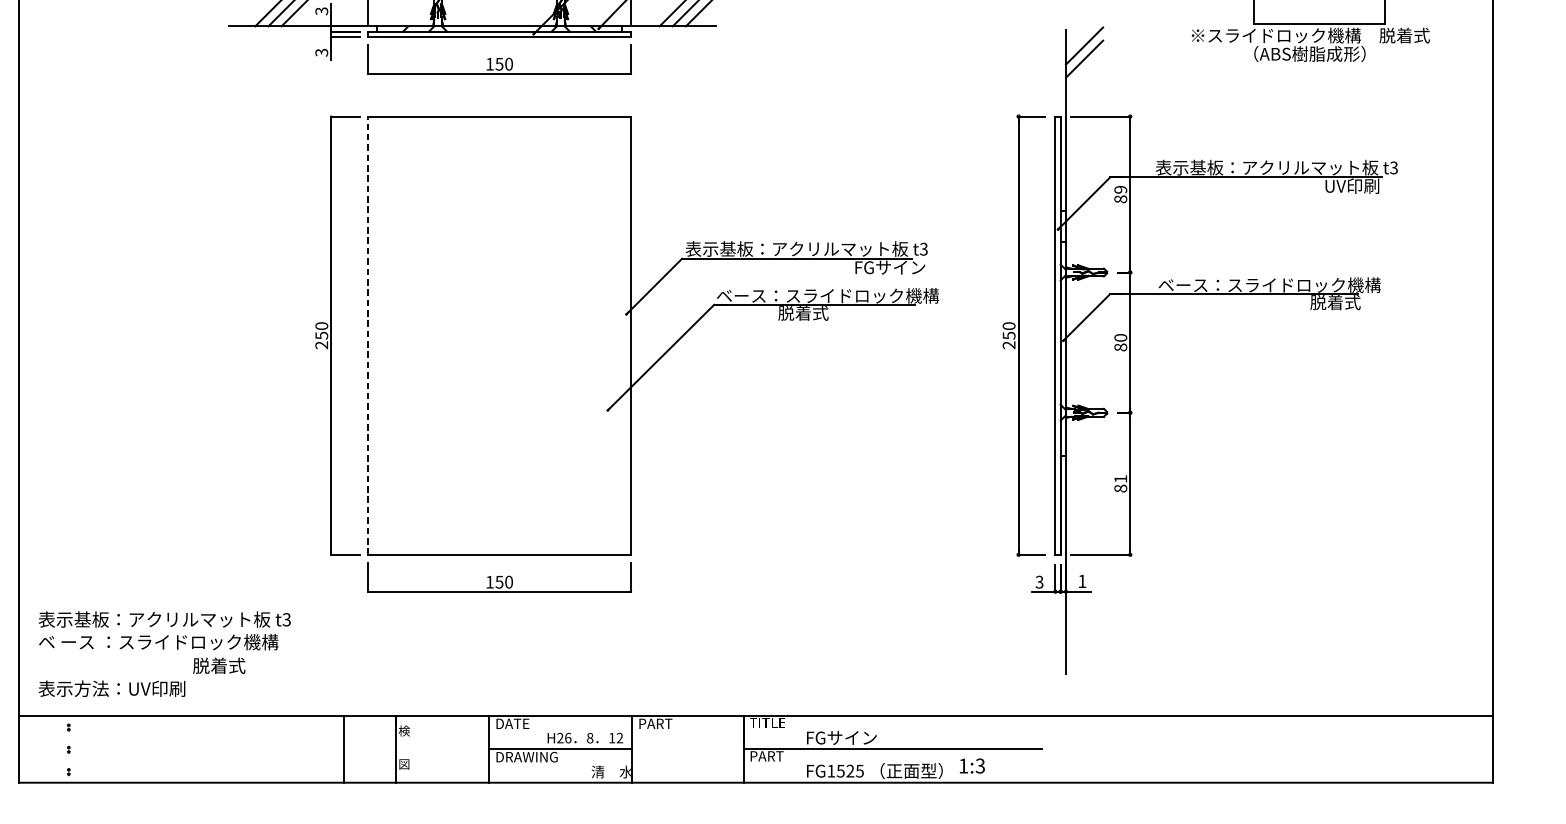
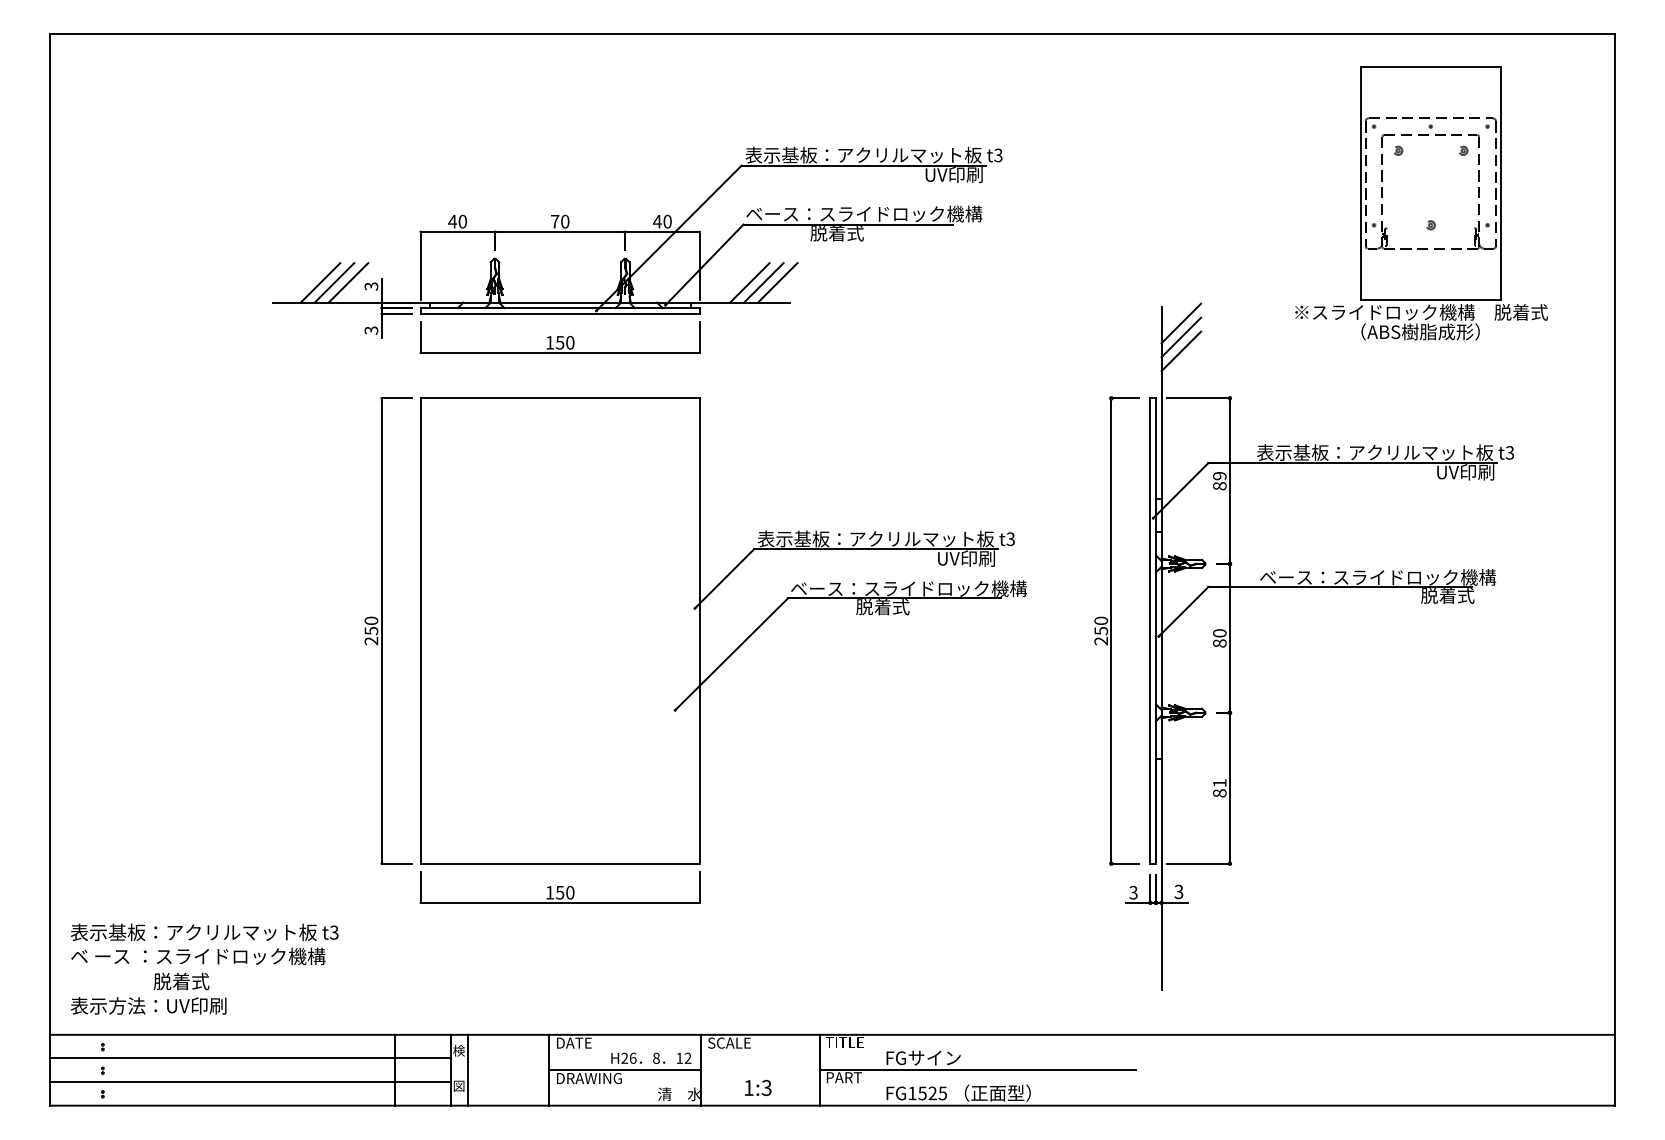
line: (1084, 72) -> (1181, 351), added
text: (890, 267) -> (975, 558), FGサイン -> UV印刷
line: (367, 336) -> (420, 631), dashed -> solid
text: (1081, 581) -> (1178, 891), 1 -> 3
text: (219, 665) -> (181, 981), moved
text: (659, 723) -> (729, 1042), PART -> SCALE
line: (206, 738) -> (249, 1058), added
line: (412, 748) -> (467, 1069), added
line: (206, 760) -> (249, 1082), added
text: (972, 765) -> (758, 1087), moved

